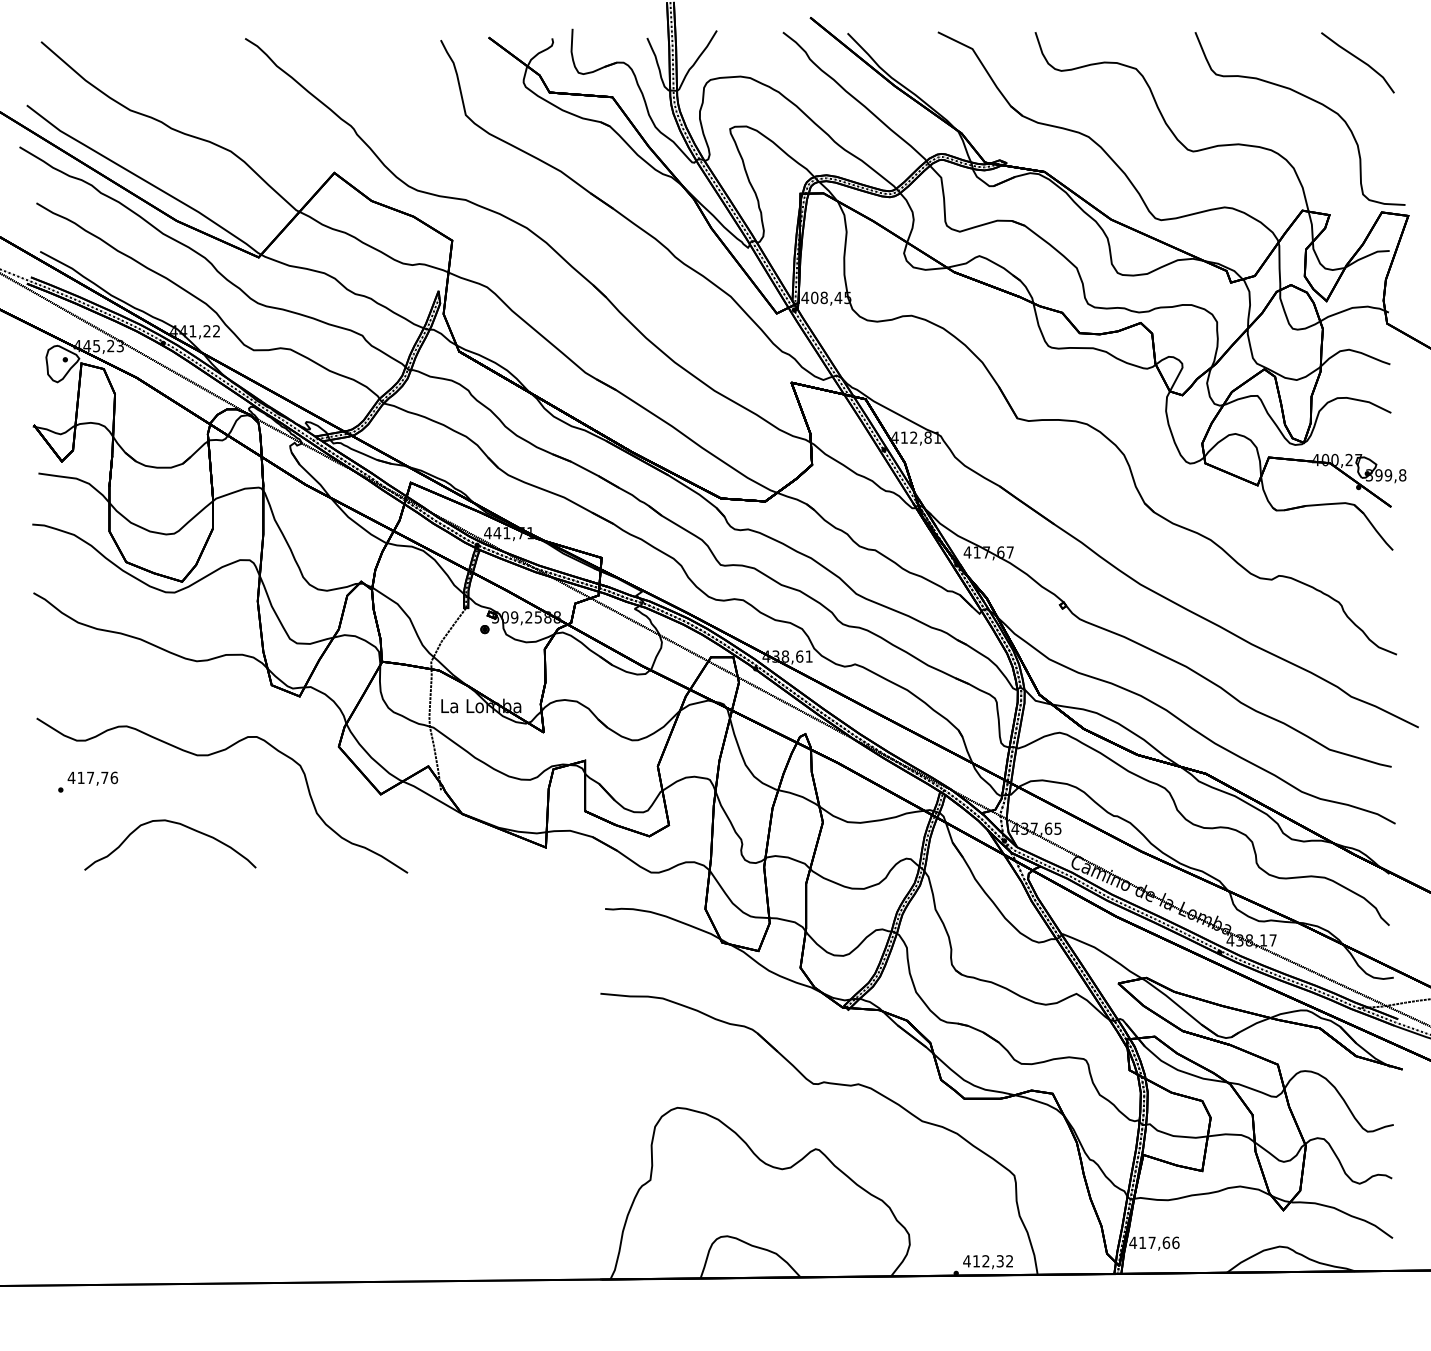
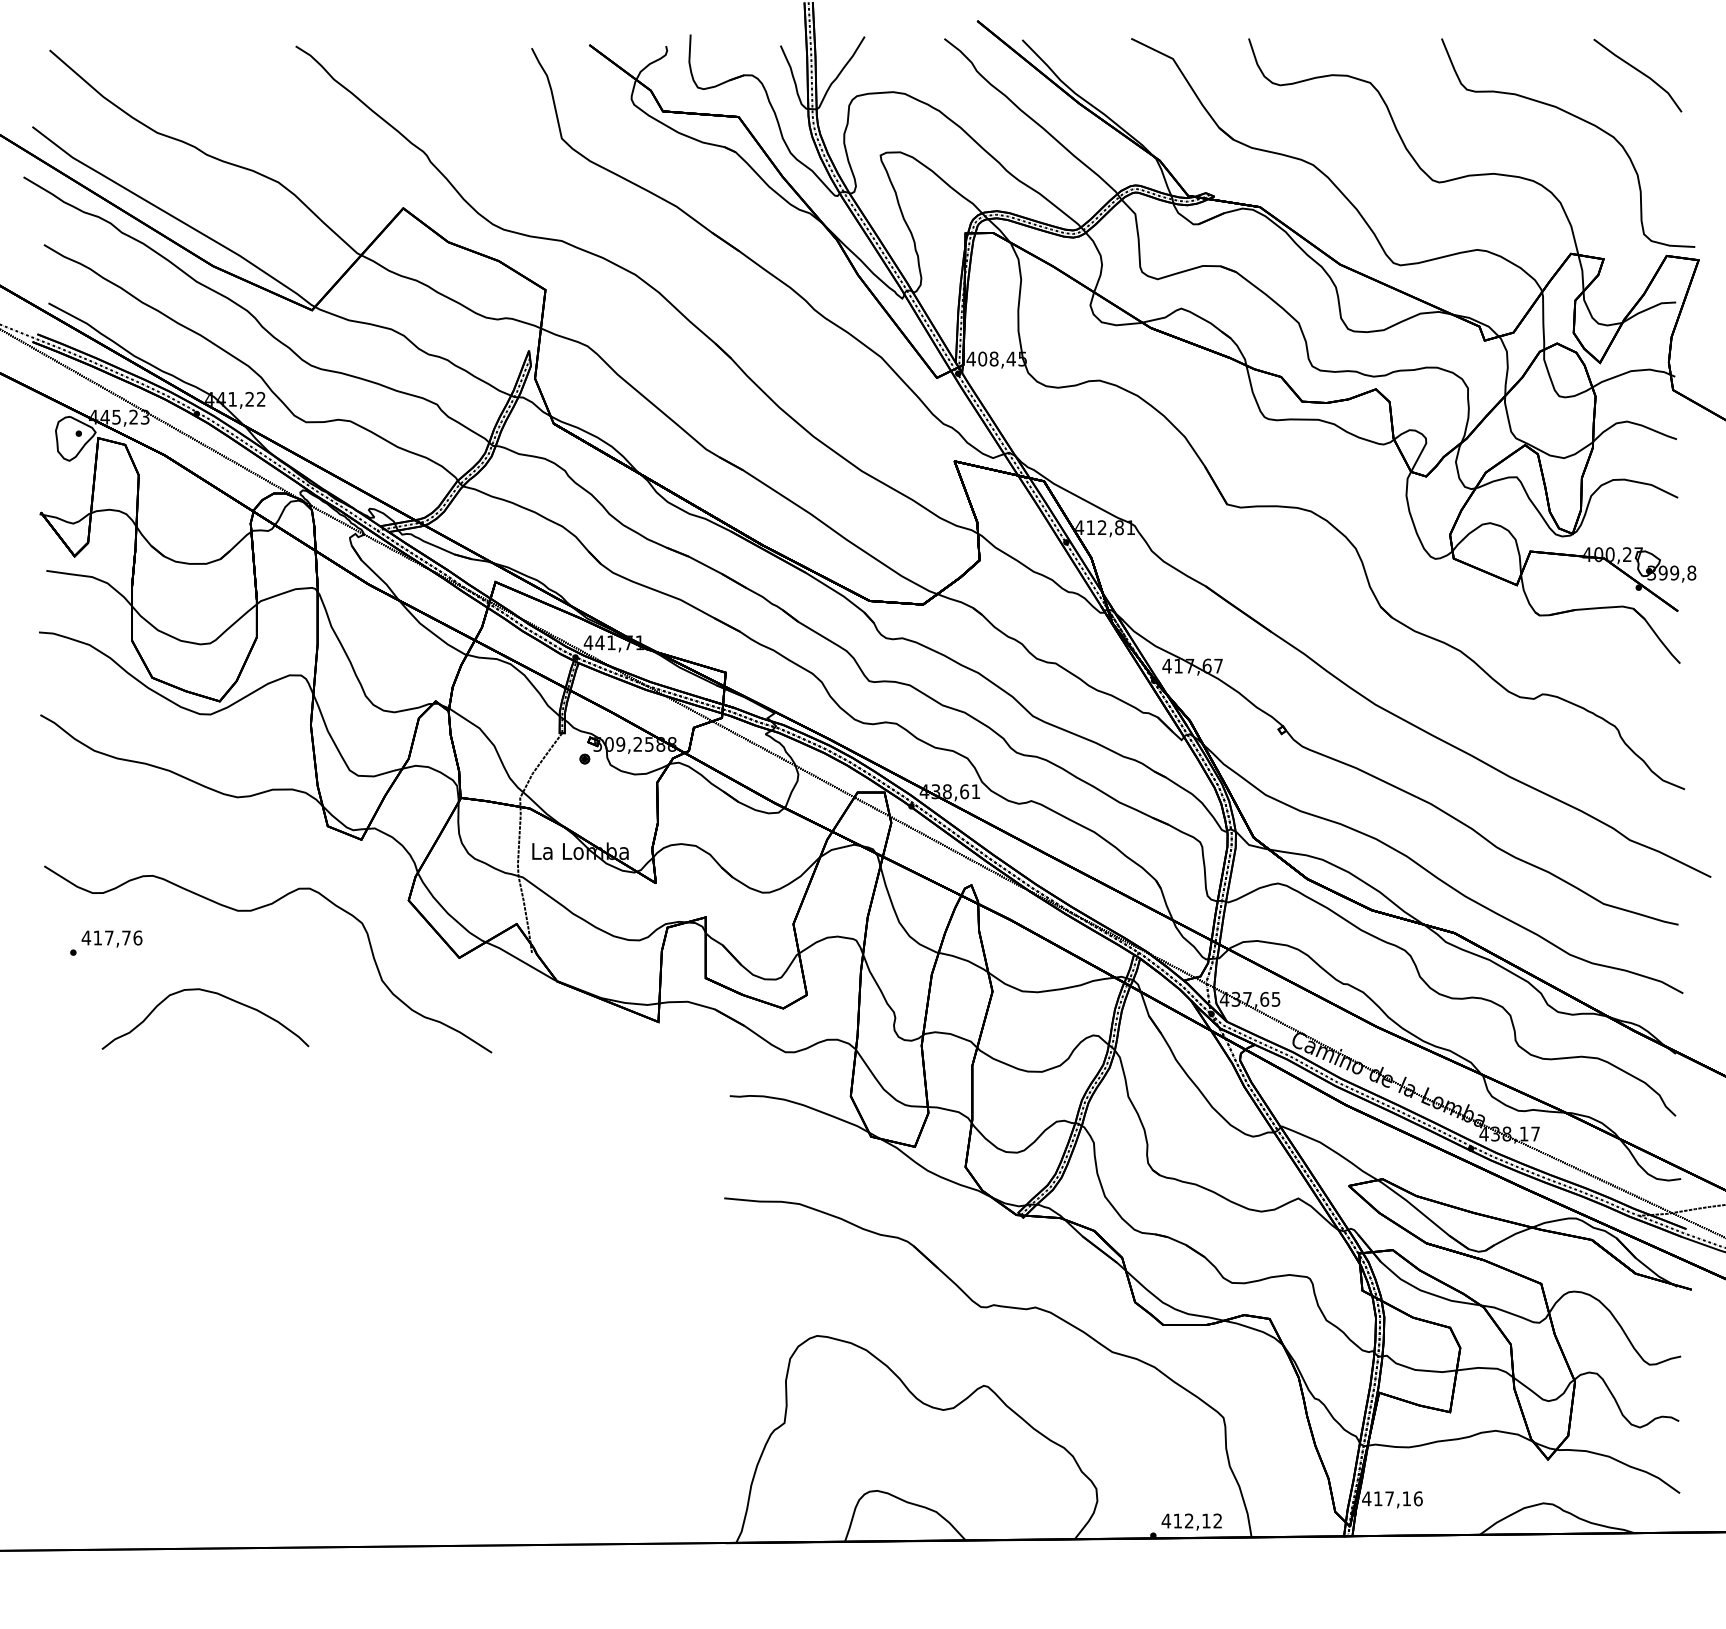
text: (1166, 1242) -> (1406, 1498), 417,66 -> 417,16
text: (1000, 1260) -> (1206, 1520), 412,32 -> 412,12

